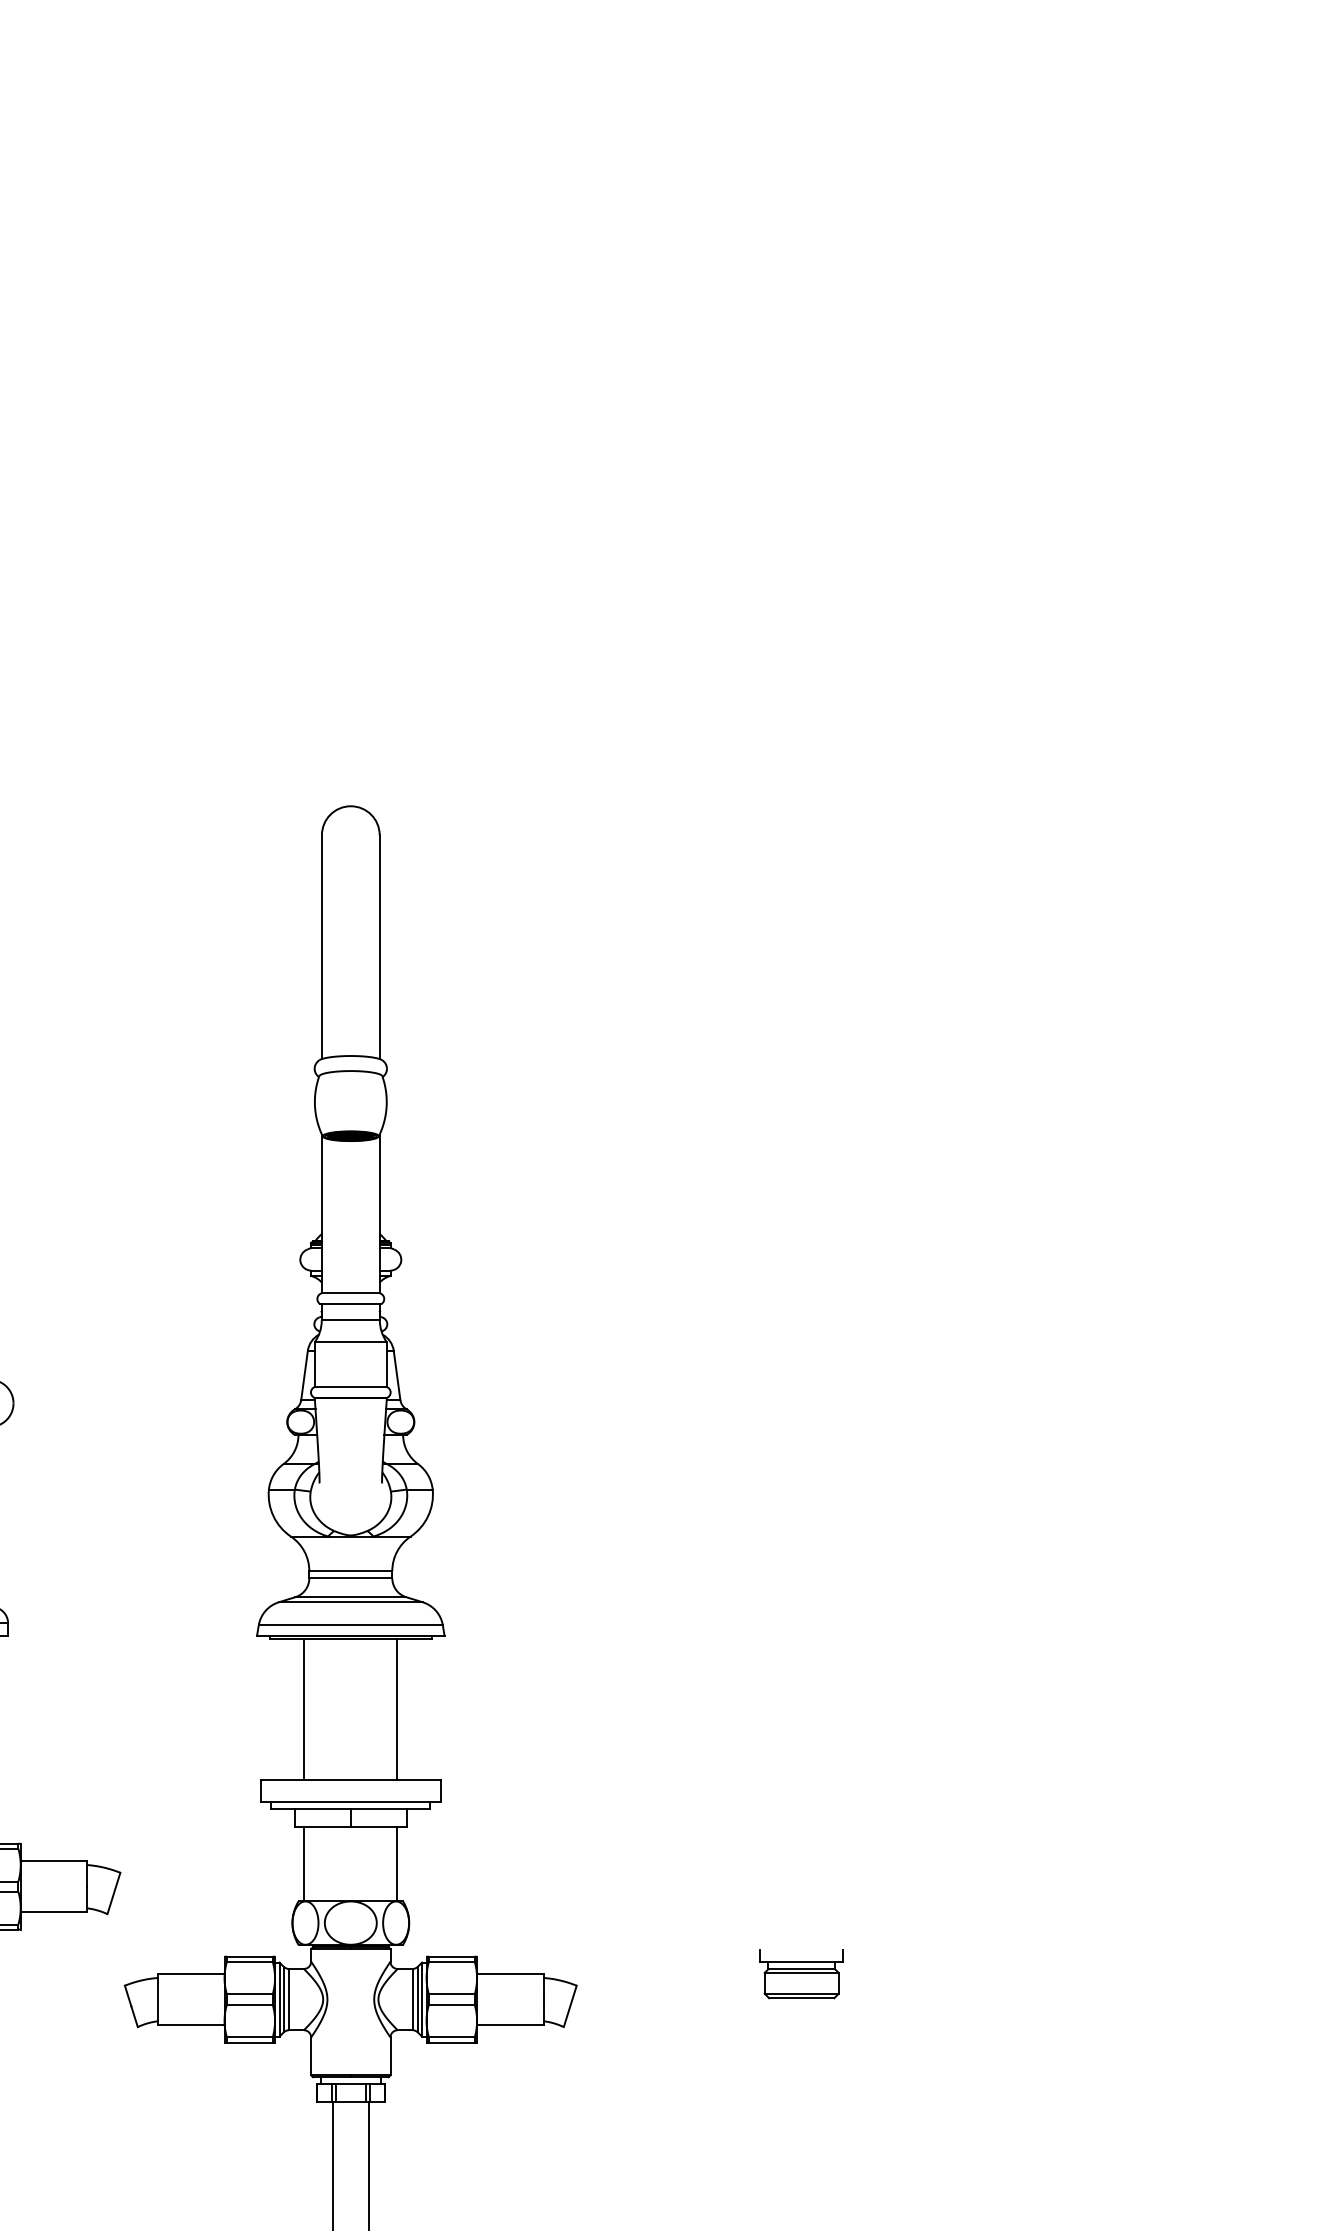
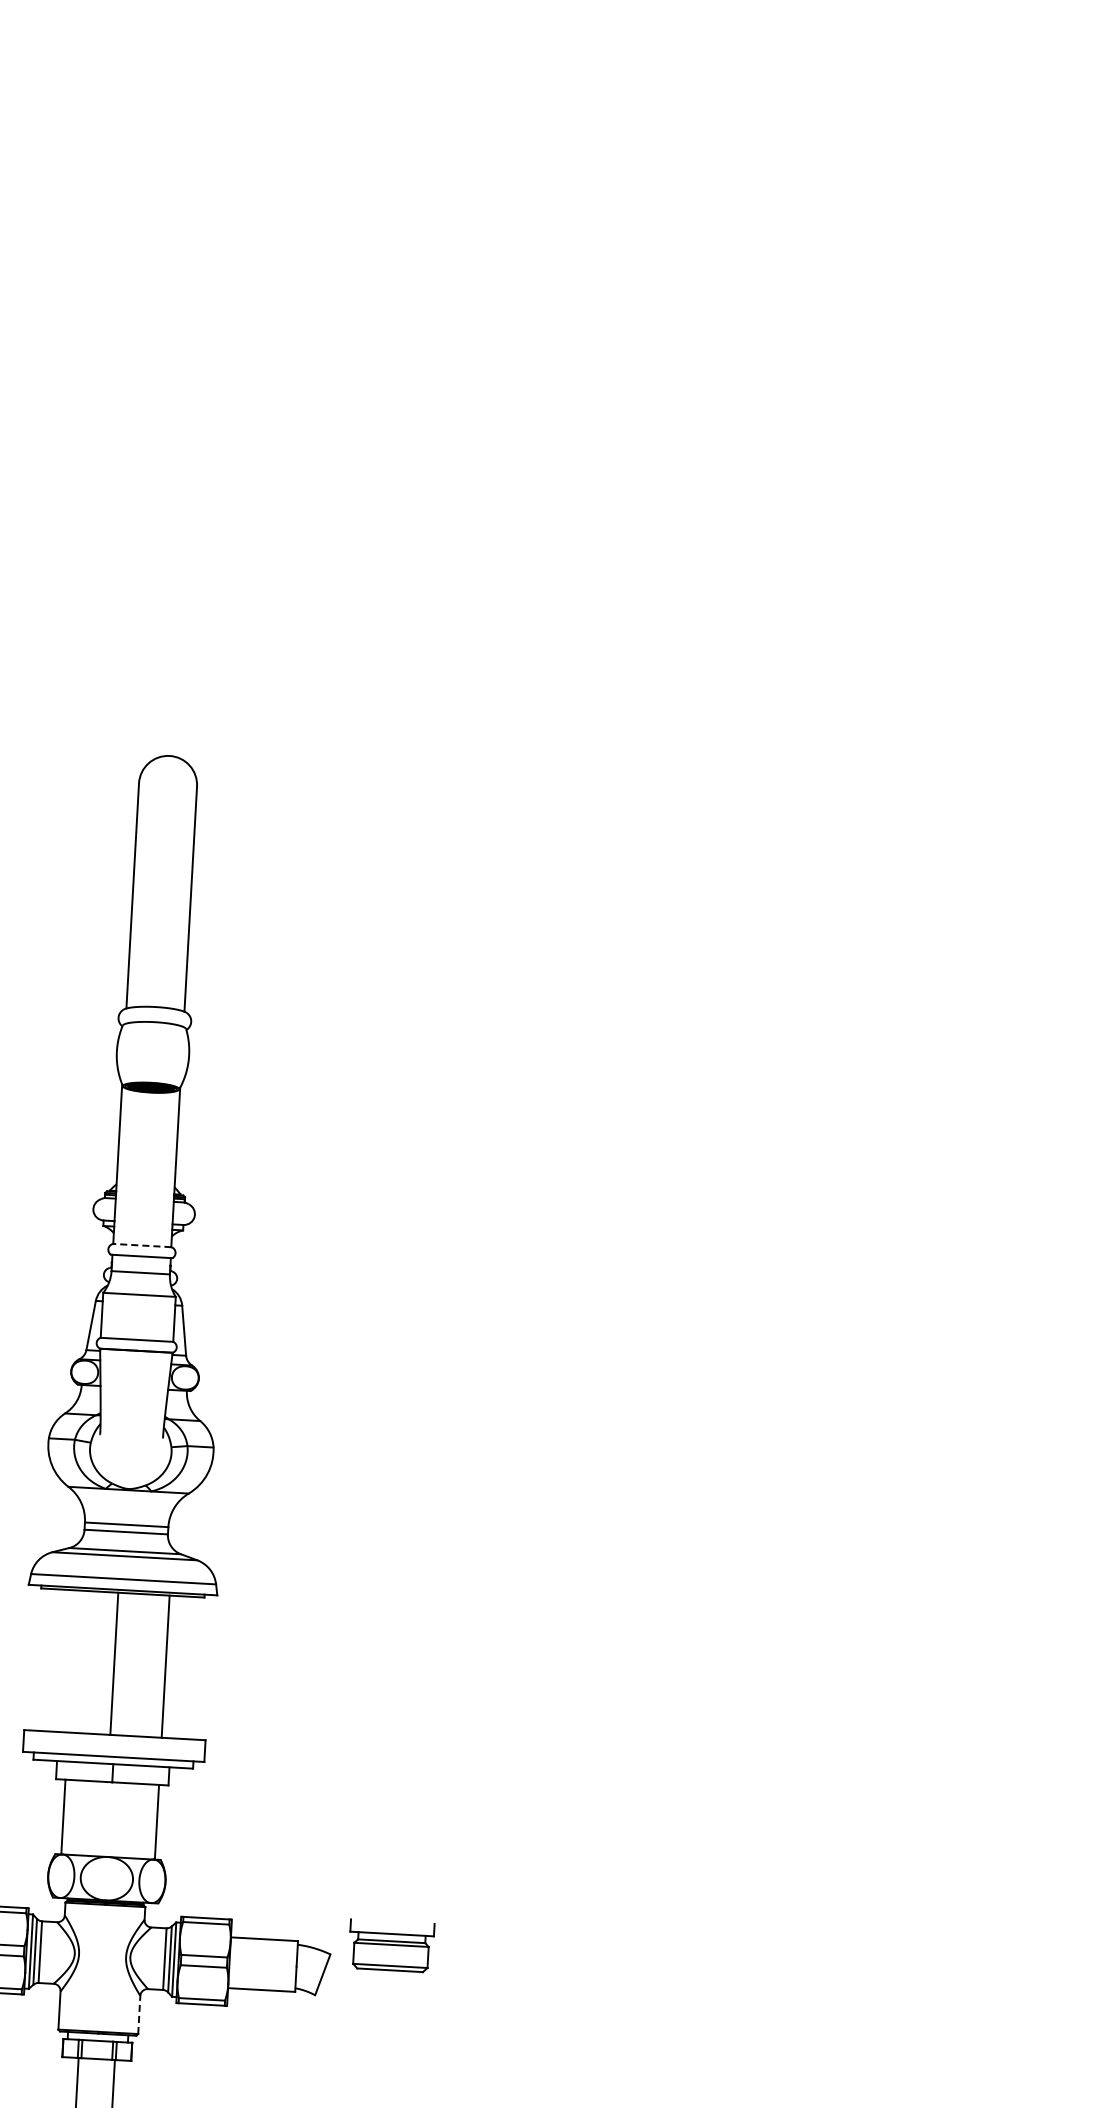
line: (350, 1293) -> (141, 1245), solid -> dashed
line: (304, 1709) -> (114, 1663), moved
part: (801, 1974) -> (391, 1946), moved
line: (390, 2056) -> (139, 2015), solid -> dashed

